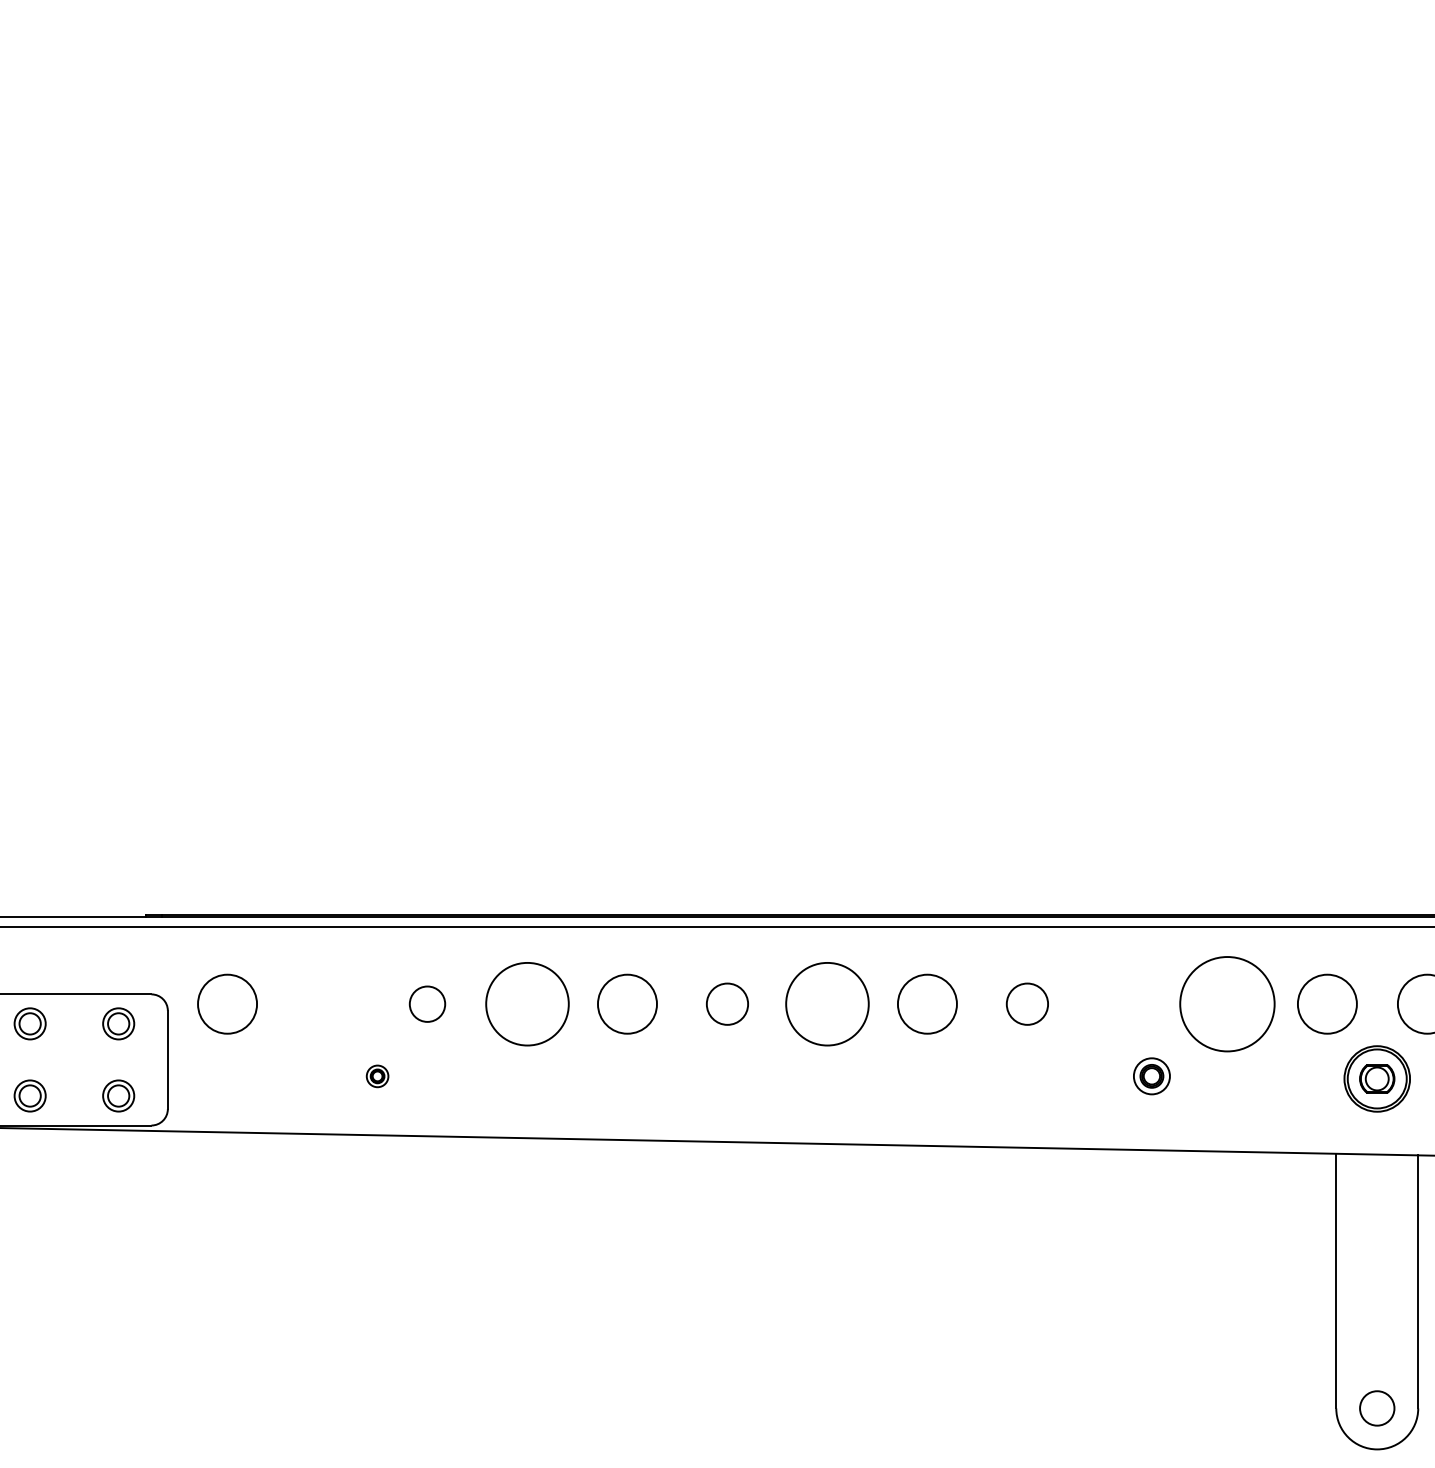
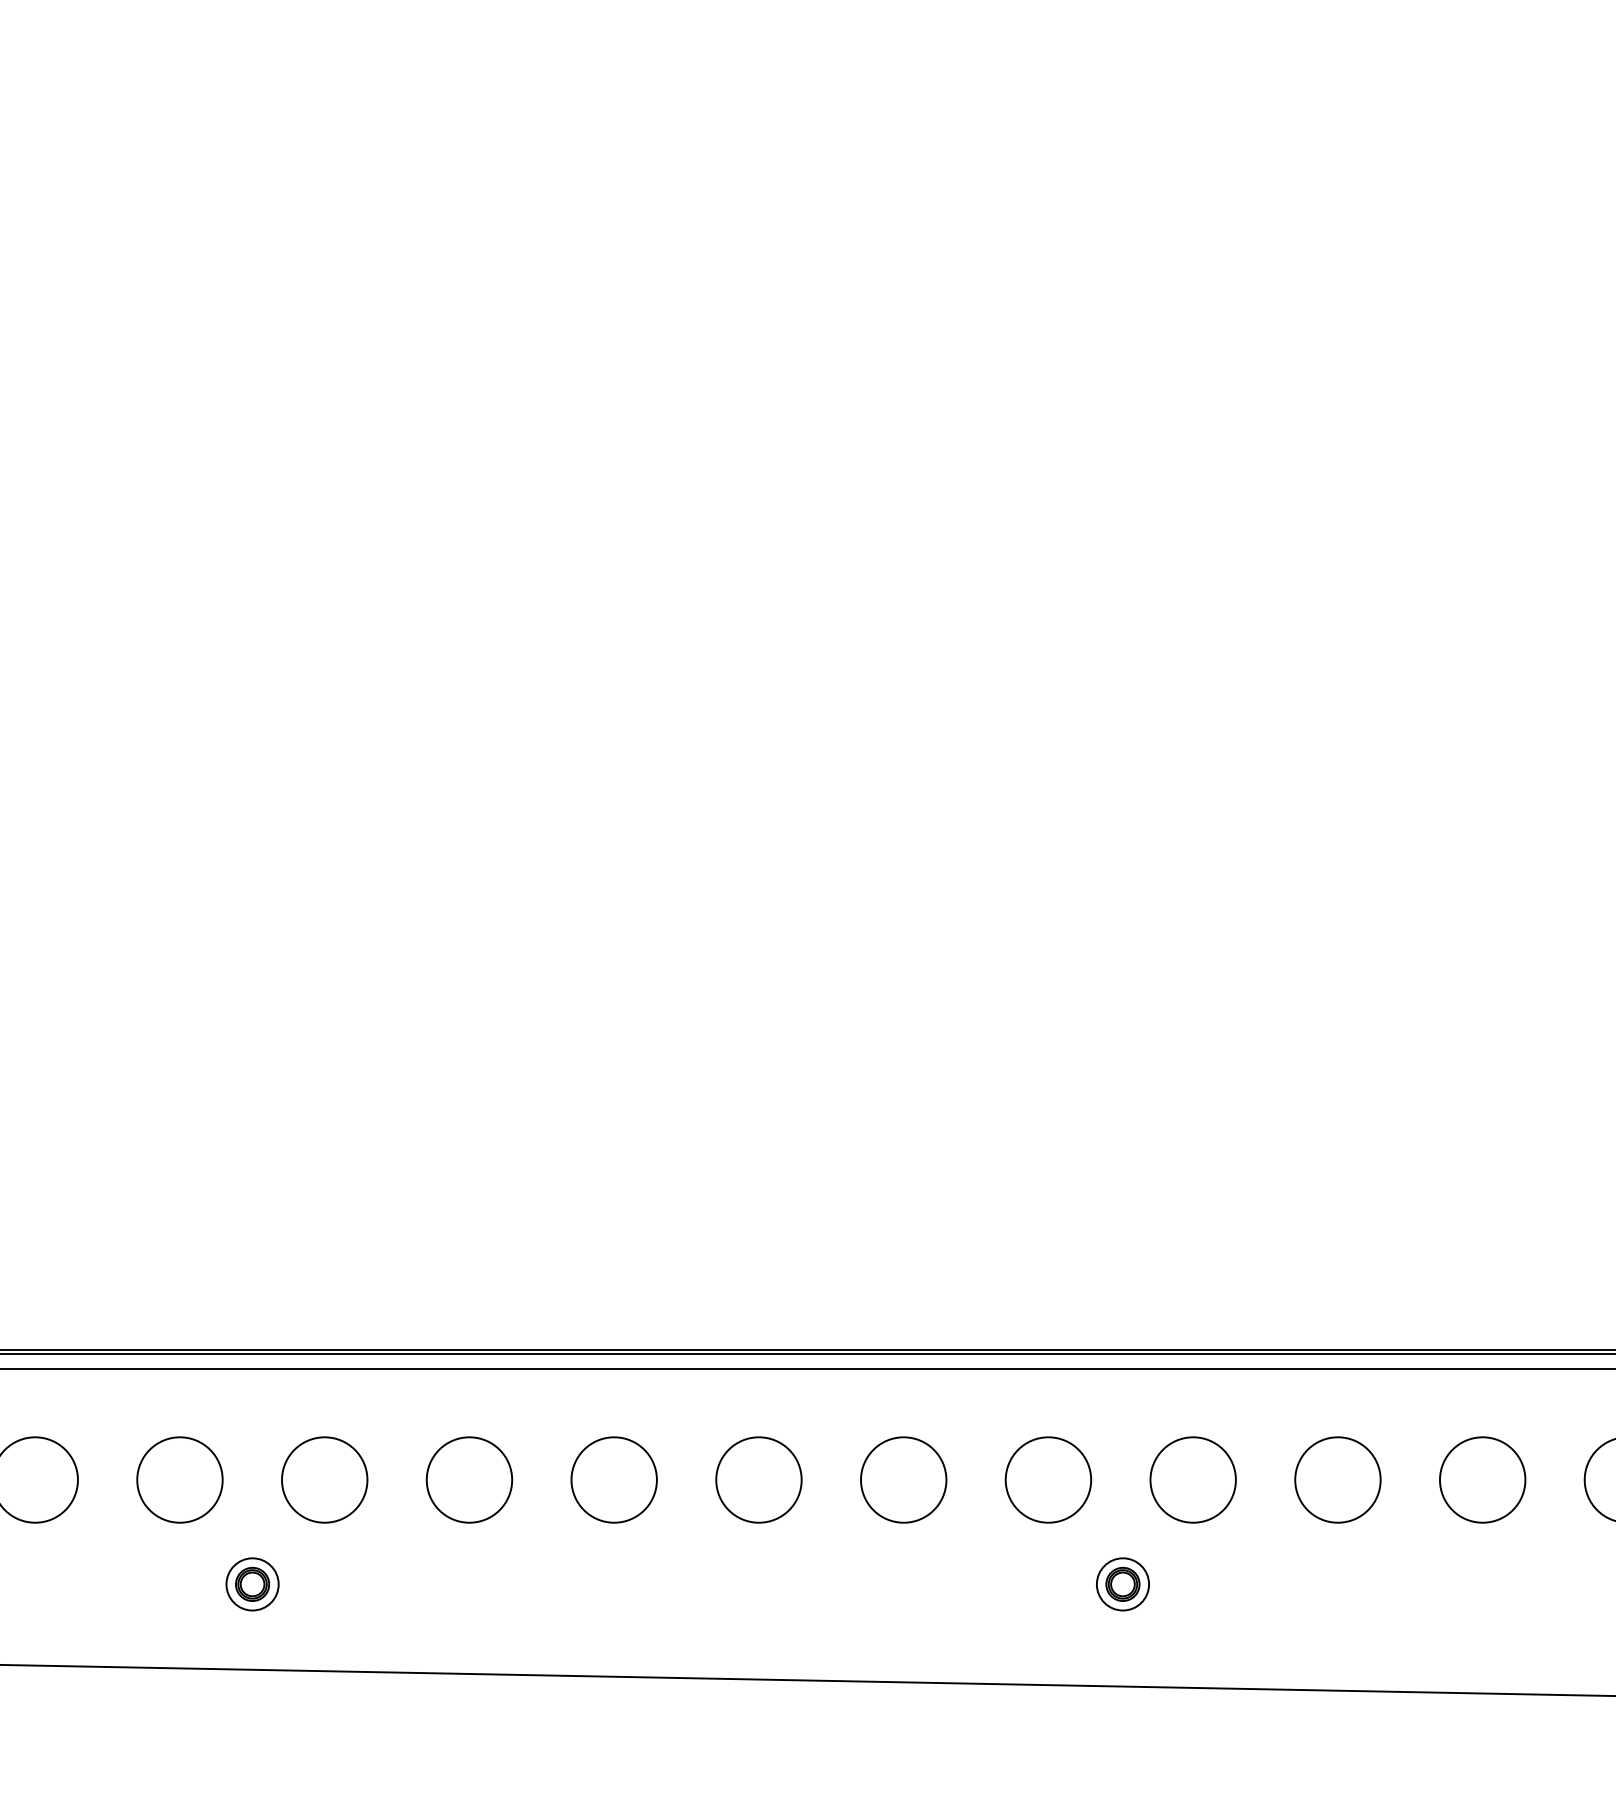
circle: (327, 1003) -> (179, 1478), added
circle: (427, 1003) -> (324, 1478), size x1.67
circle: (527, 1003) -> (469, 1478), size x0.71
circle: (726, 1003) -> (757, 1478), size x1.43
circle: (826, 1003) -> (902, 1478), size x0.71
circle: (1026, 1003) -> (1191, 1478), size x1.43
circle: (1127, 1003) -> (1338, 1478), added
circle: (1226, 1003) -> (1481, 1478), size x0.62
part: (377, 1076) -> (252, 1584), size x1.67
part: (1151, 1076) -> (1122, 1584), moved

